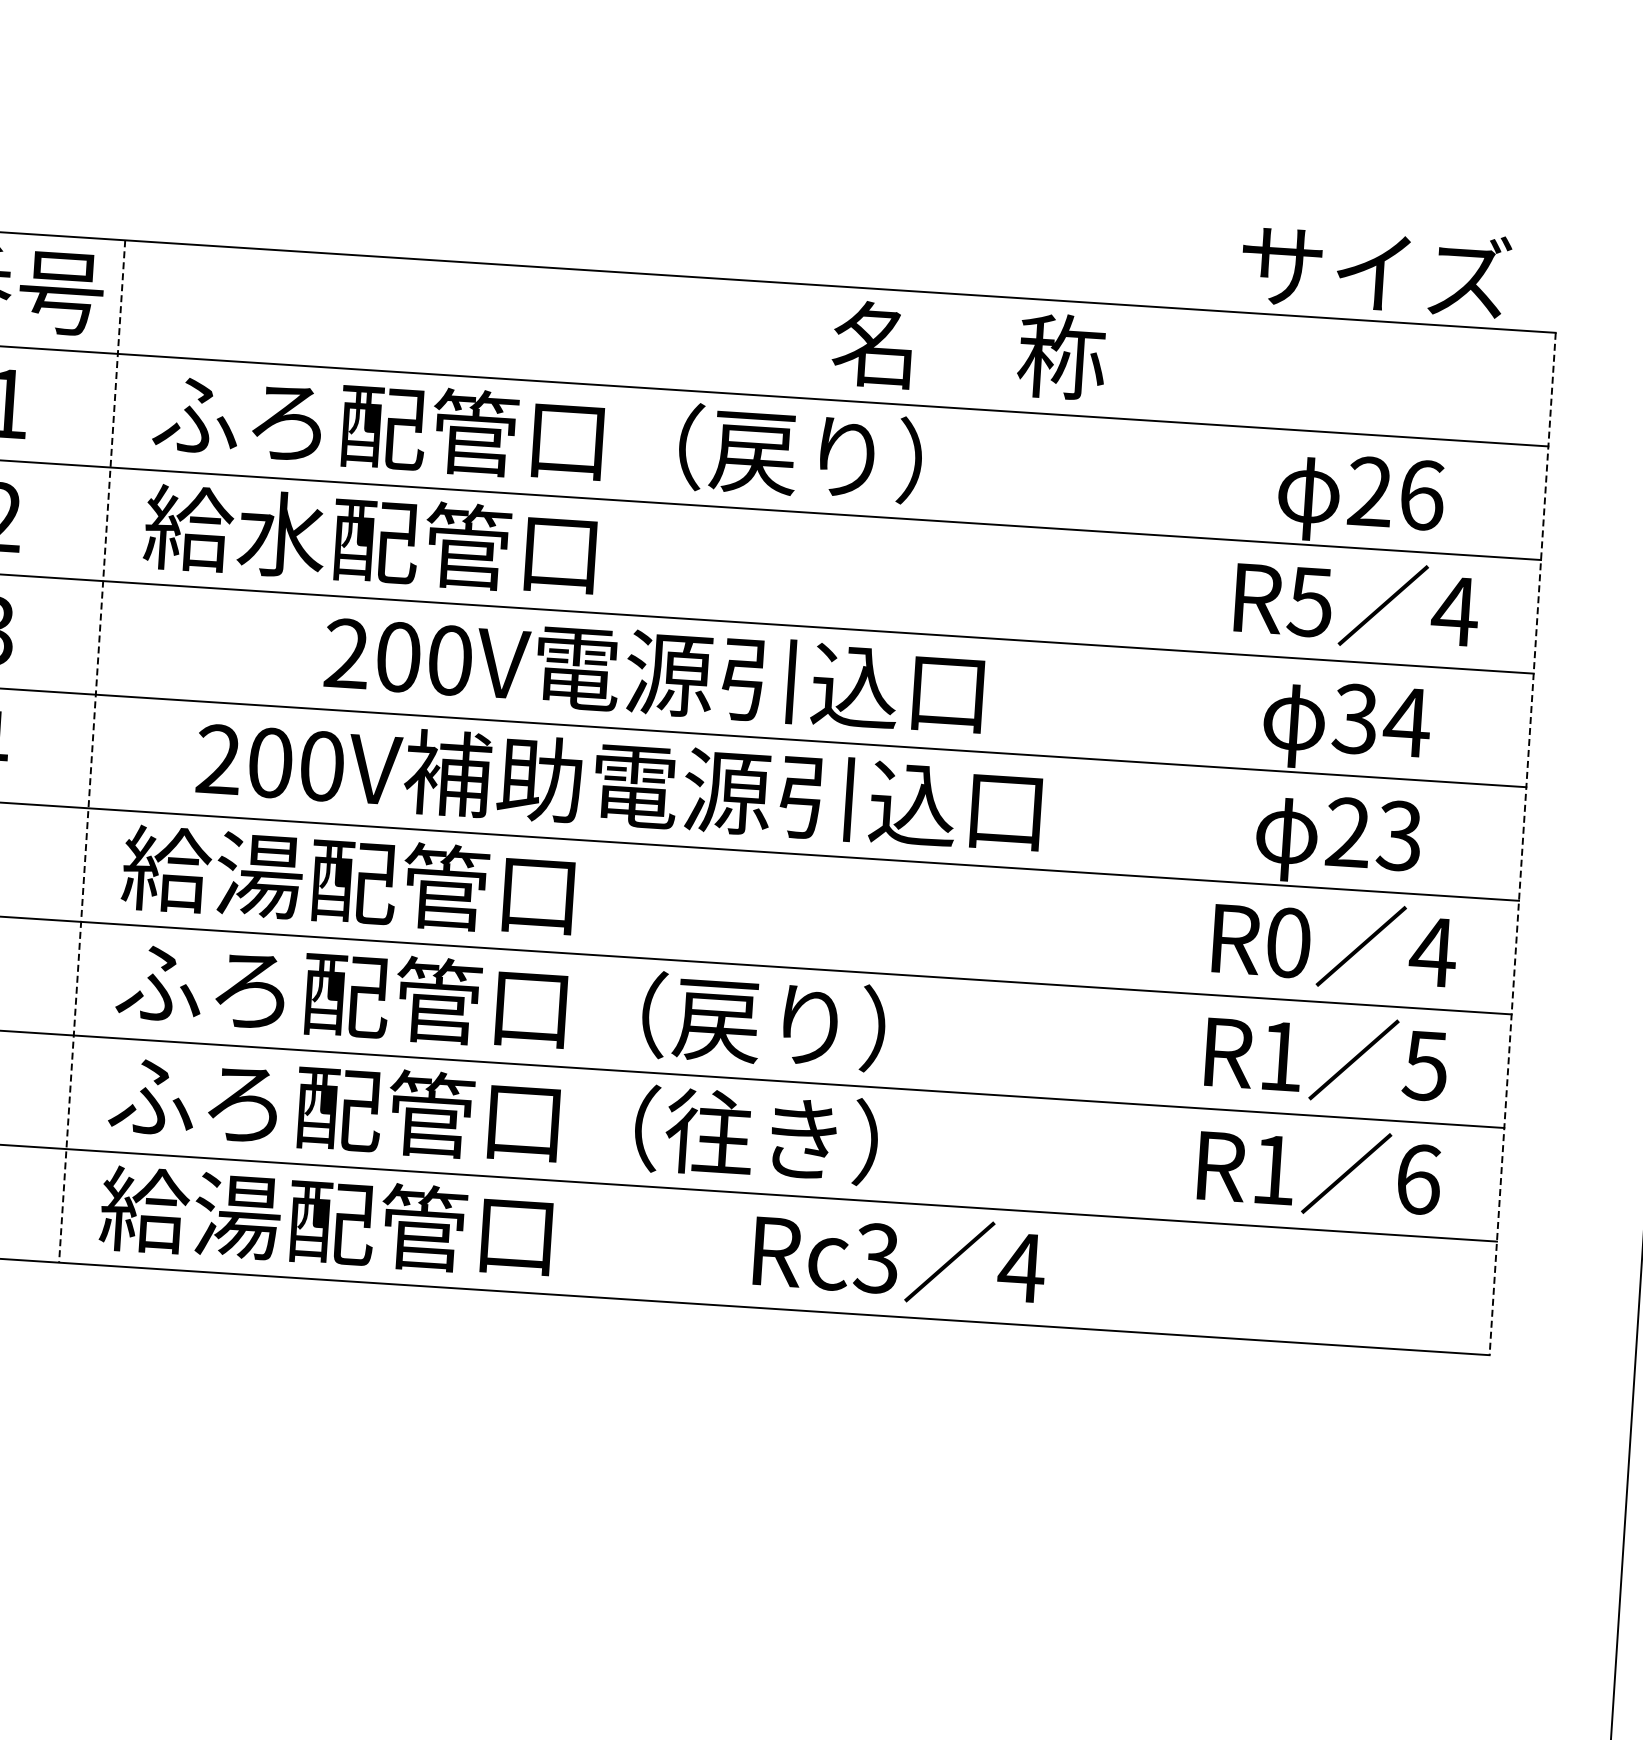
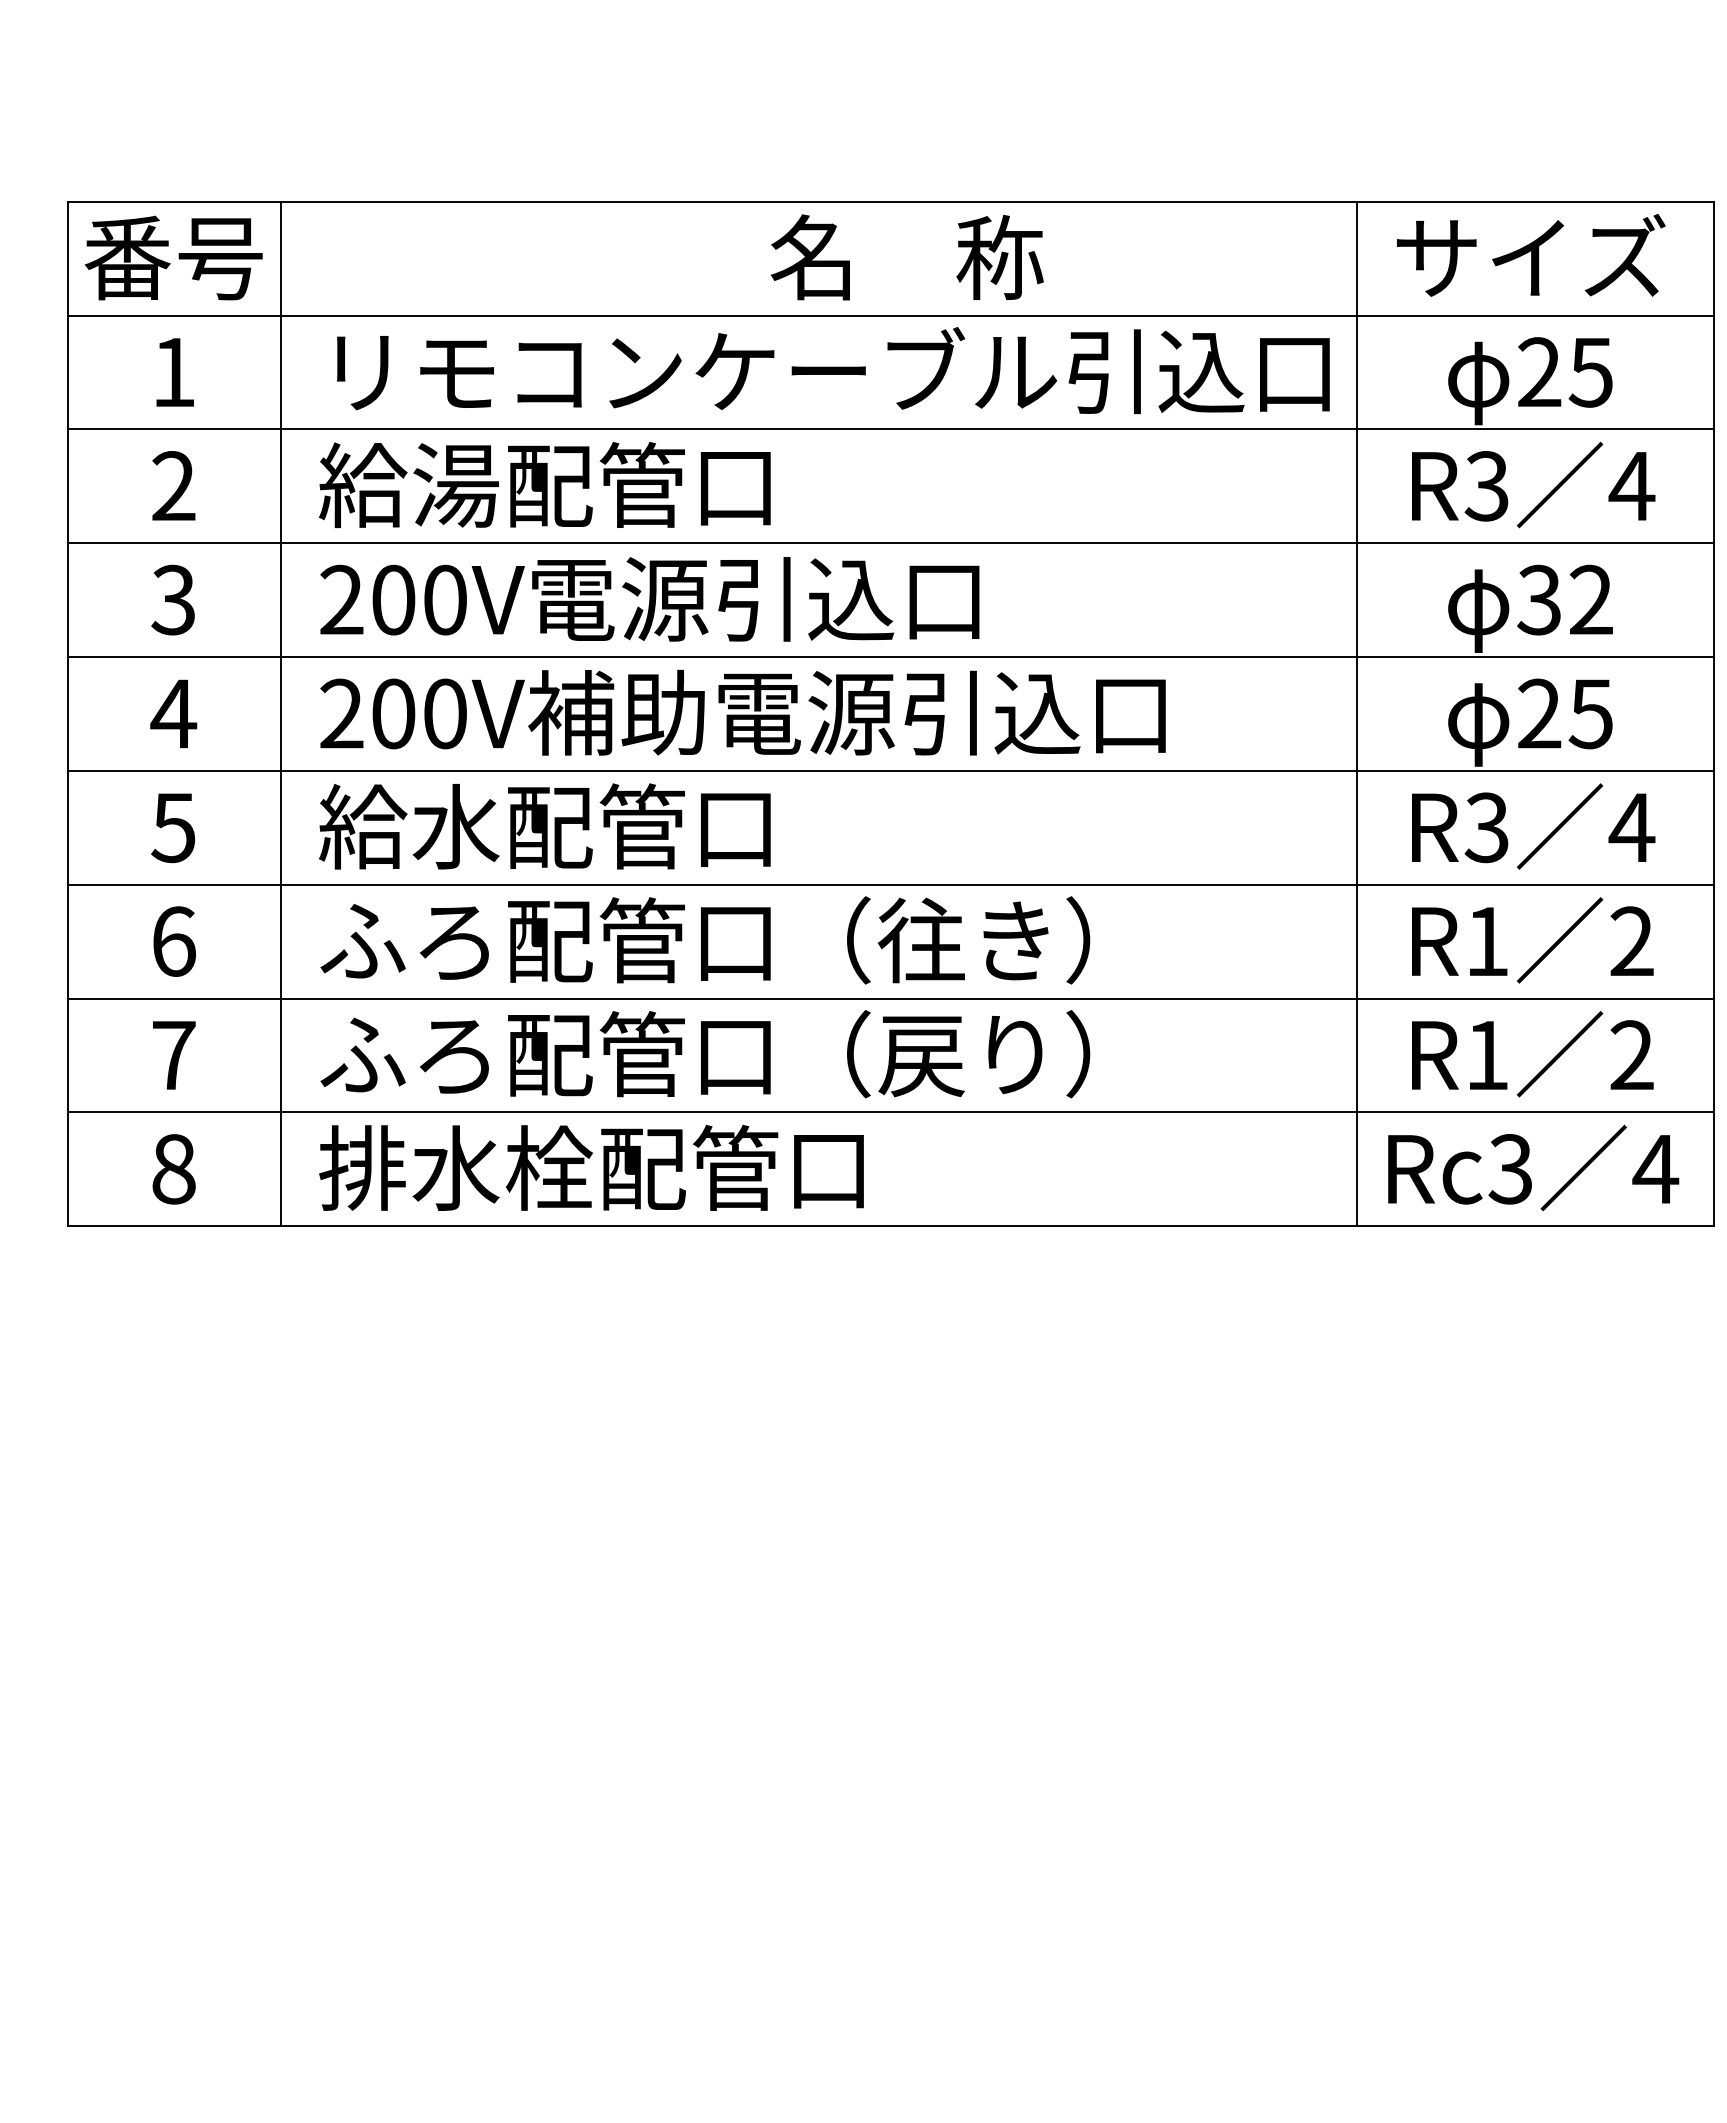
text: (1376, 269) -> (1531, 255), moved
text: (968, 350) -> (906, 257), moved
text: (656, 444) -> (824, 371), ふろ配管口（戻り） -> リモコンケーブル引込口
text: (1421, 495) -> (1590, 372), 26 -> 25
text: (281, 533) -> (455, 484), 給水配管口 -> 給湯配管口
text: (1309, 602) -> (1486, 486), R5 -> R3
text: (653, 673) -> (649, 599), moved
text: (1406, 721) -> (1590, 599), 34 -> 32
line: (91, 751) -> (280, 714), dashed -> solid
text: (618, 784) -> (742, 712), moved
line: (1166, 820) -> (1357, 713), added
text: (1399, 835) -> (1590, 713), 23 -> 25
line: (1522, 844) -> (1714, 714), dashed -> solid
text: (259, 875) -> (455, 826), 給湯配管口 -> 給水配管口
text: (1287, 942) -> (1486, 827), R0 -> R3
text: (757, 1021) -> (962, 940), ふろ配管口（戻り） -> ふろ配管口（往き）
text: (1425, 1065) -> (1631, 941), 5 -> 2
text: (751, 1135) -> (963, 1054), ふろ配管口（往き） -> ふろ配管口（戻り）
text: (1418, 1179) -> (1632, 1055), 6 -> 2
text: (371, 1224) -> (590, 1167), 給湯配管口 -> 排水栓配管口
text: (899, 1258) -> (1533, 1167), moved

